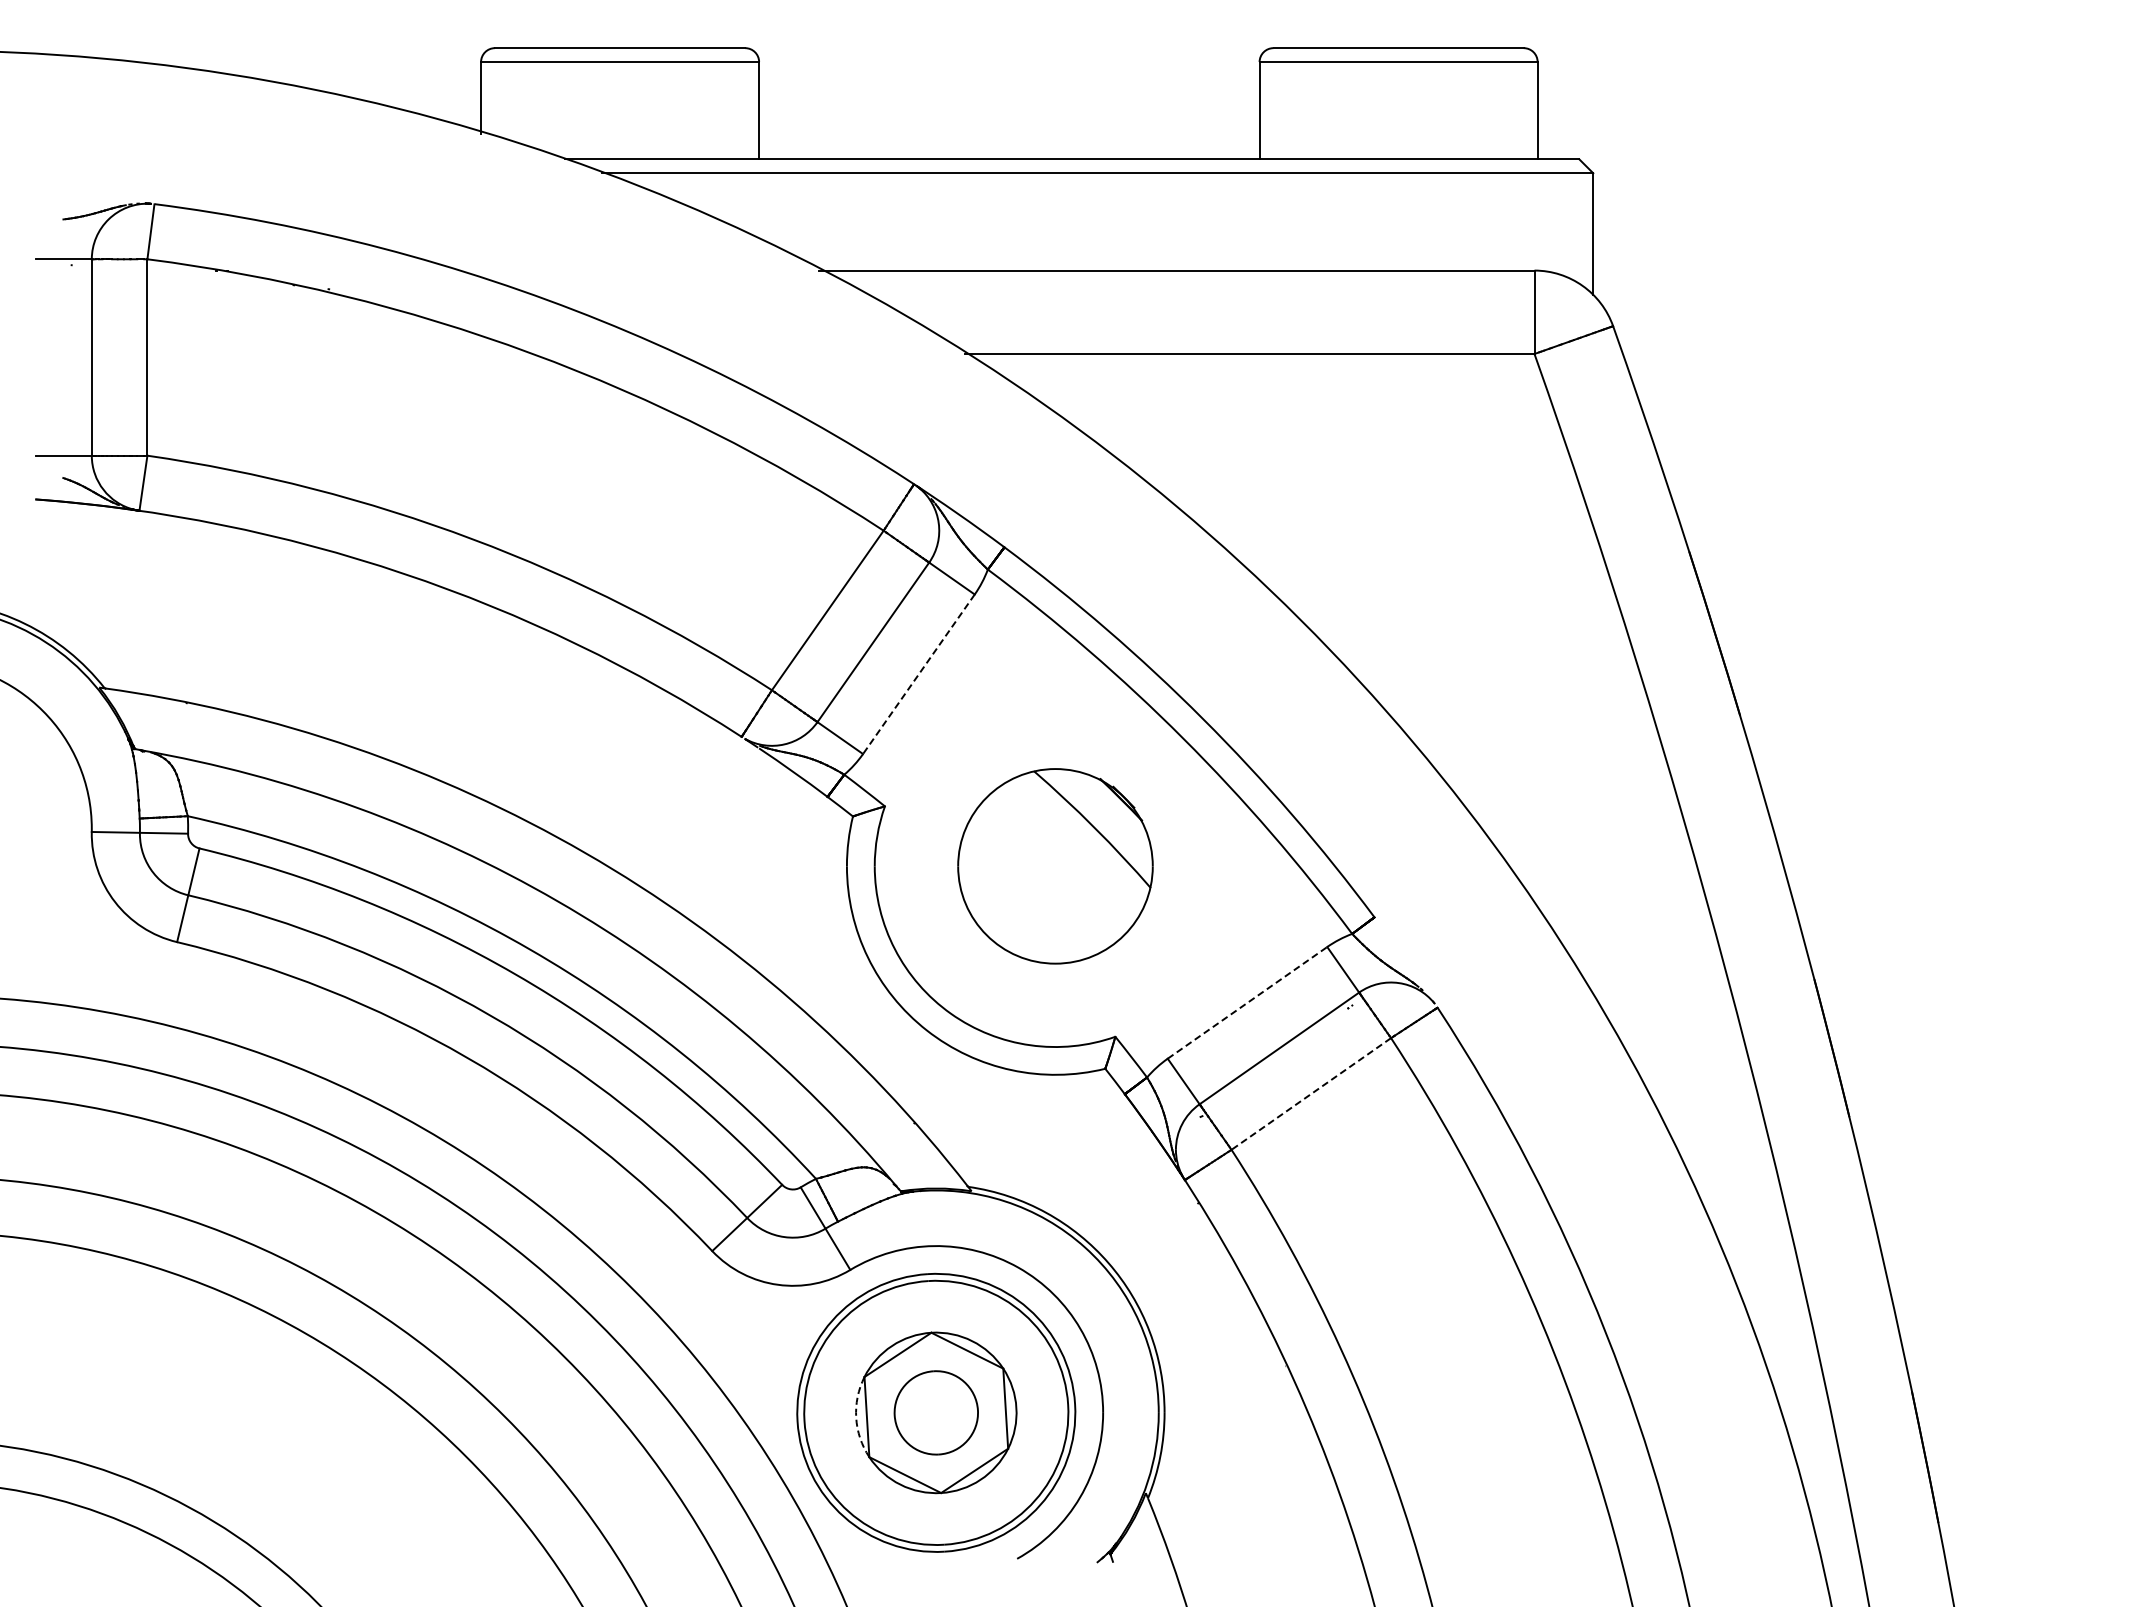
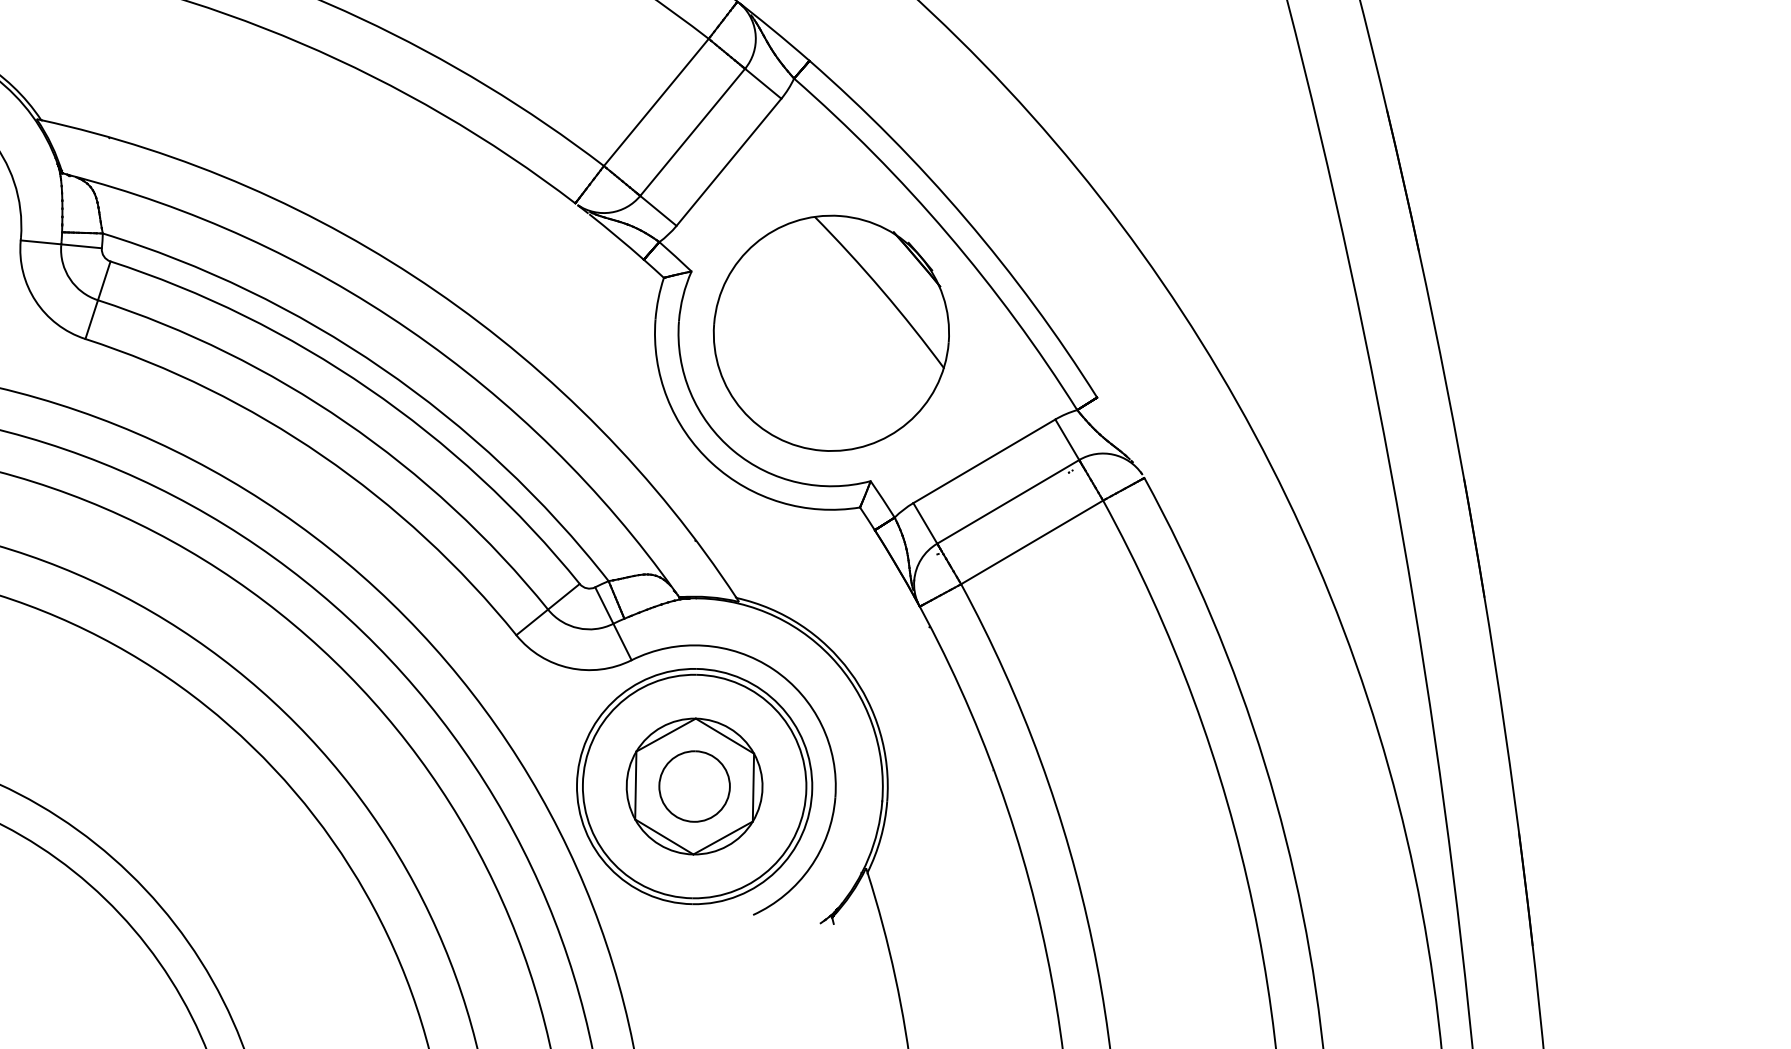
line: (918, 674) -> (728, 162), dashed -> solid
part: (1055, 866) -> (831, 333), size x1.43
line: (1247, 1002) -> (984, 461), dashed -> solid
line: (1310, 1094) -> (1031, 542), dashed -> solid
arc: (856, 1417) -> (626, 785), dashed -> solid

